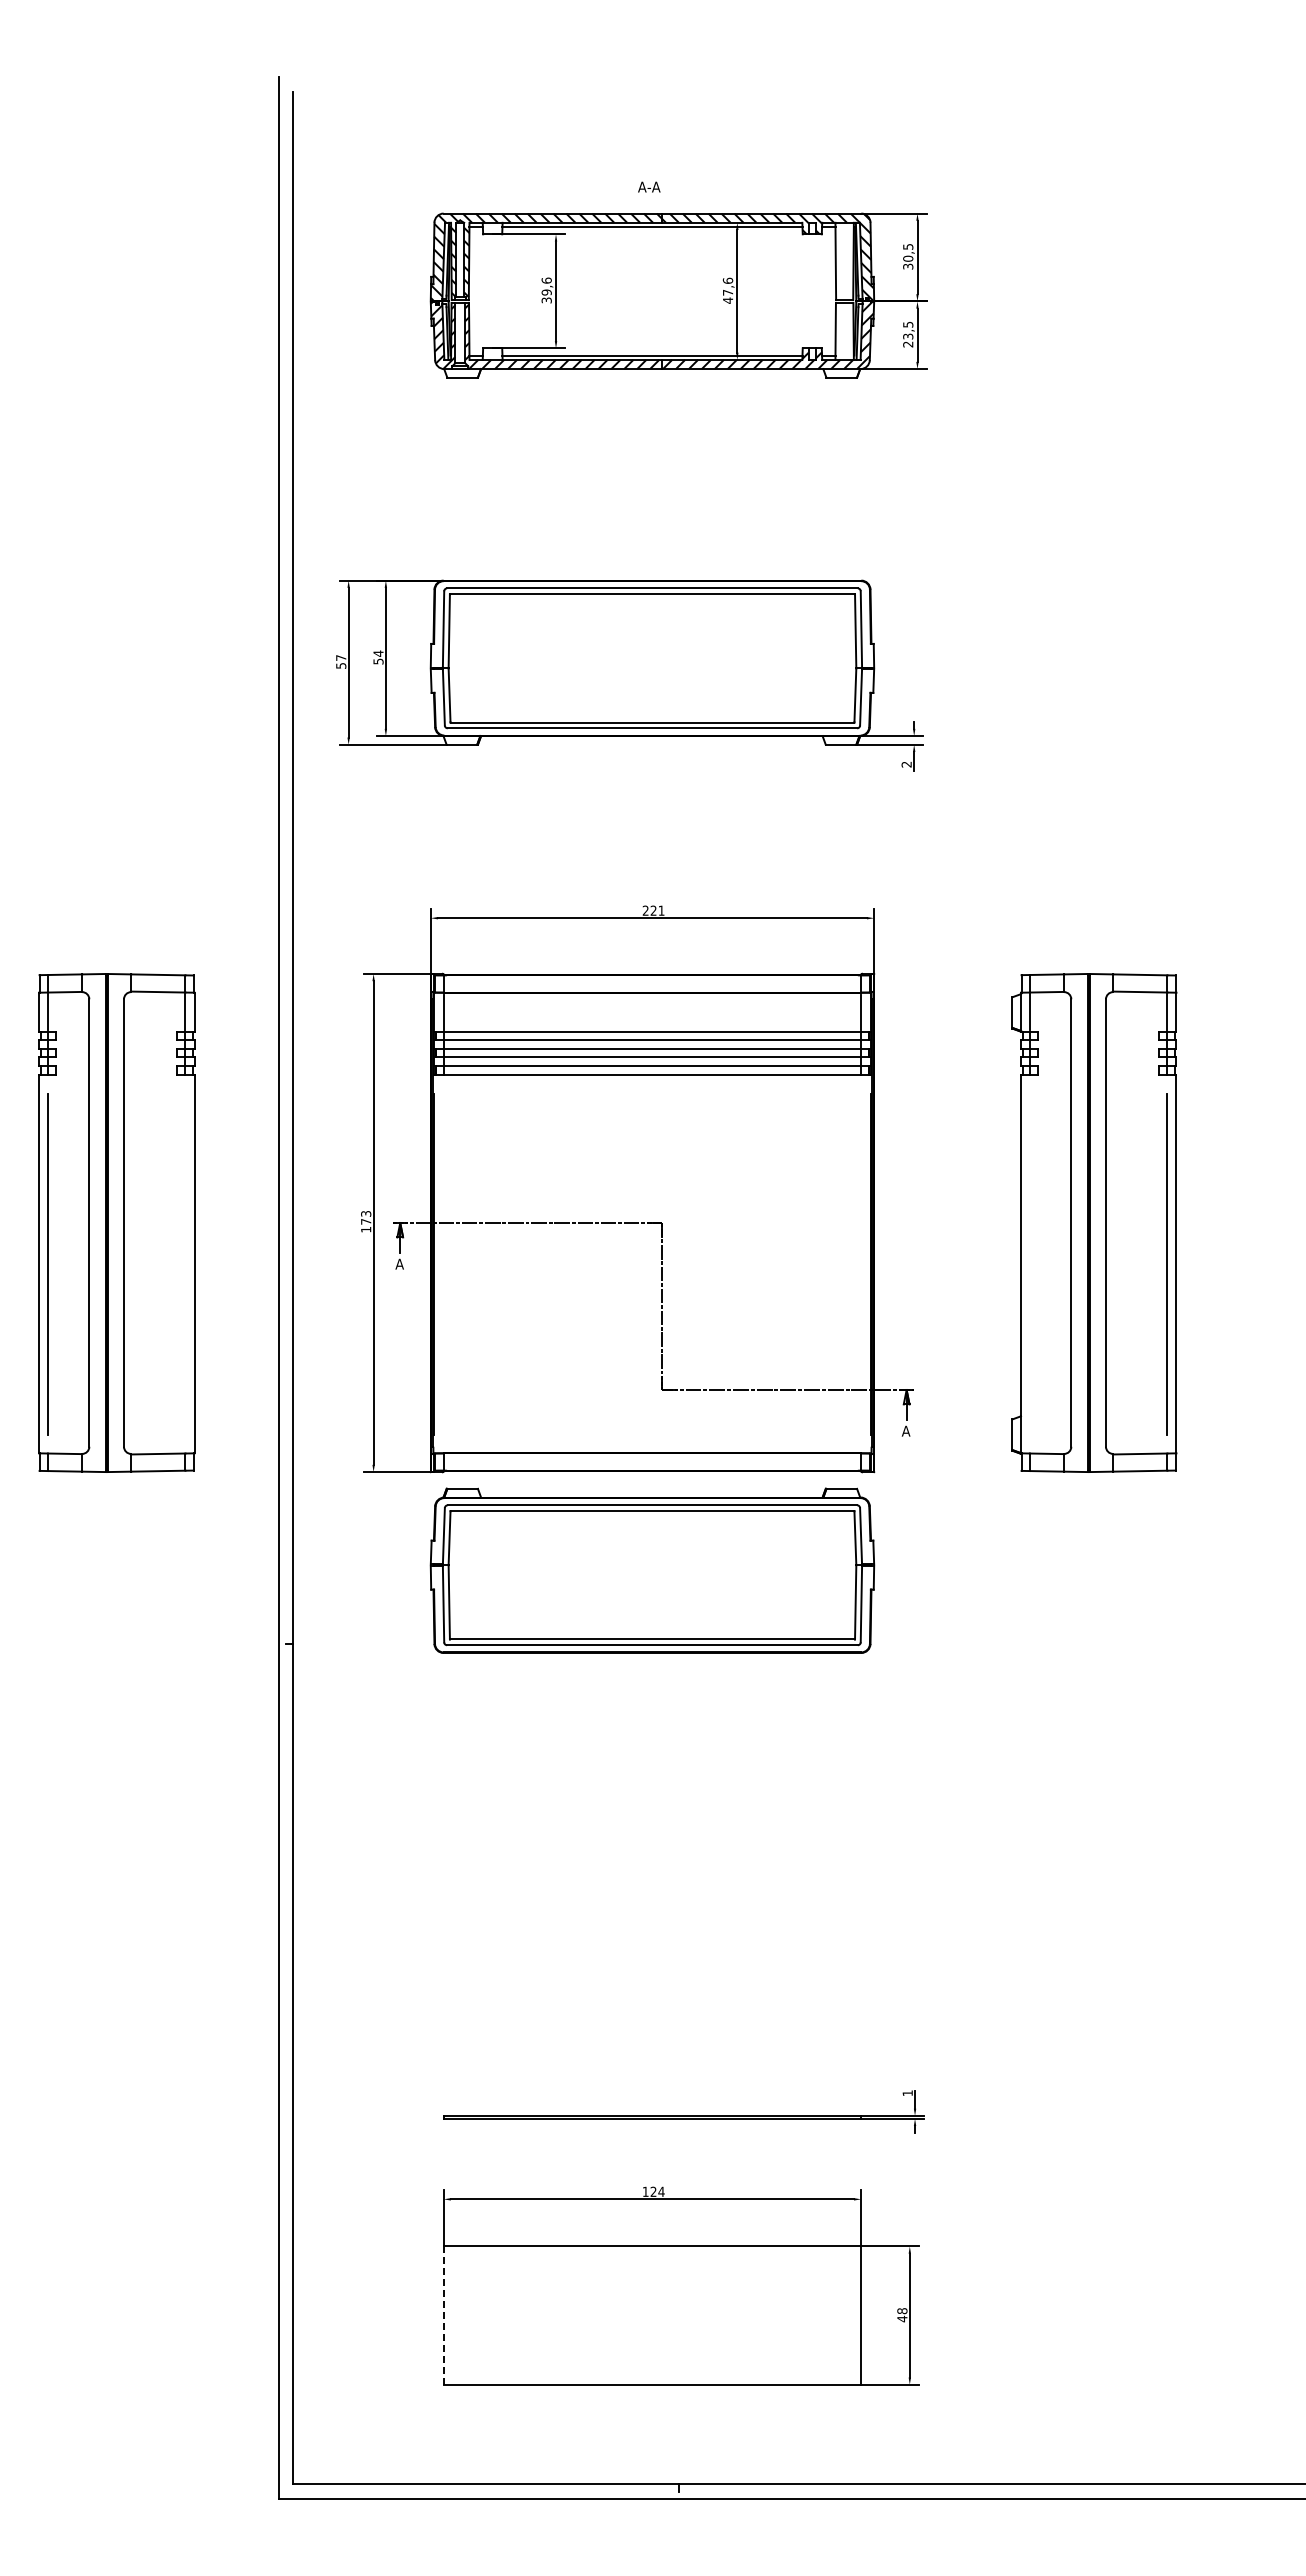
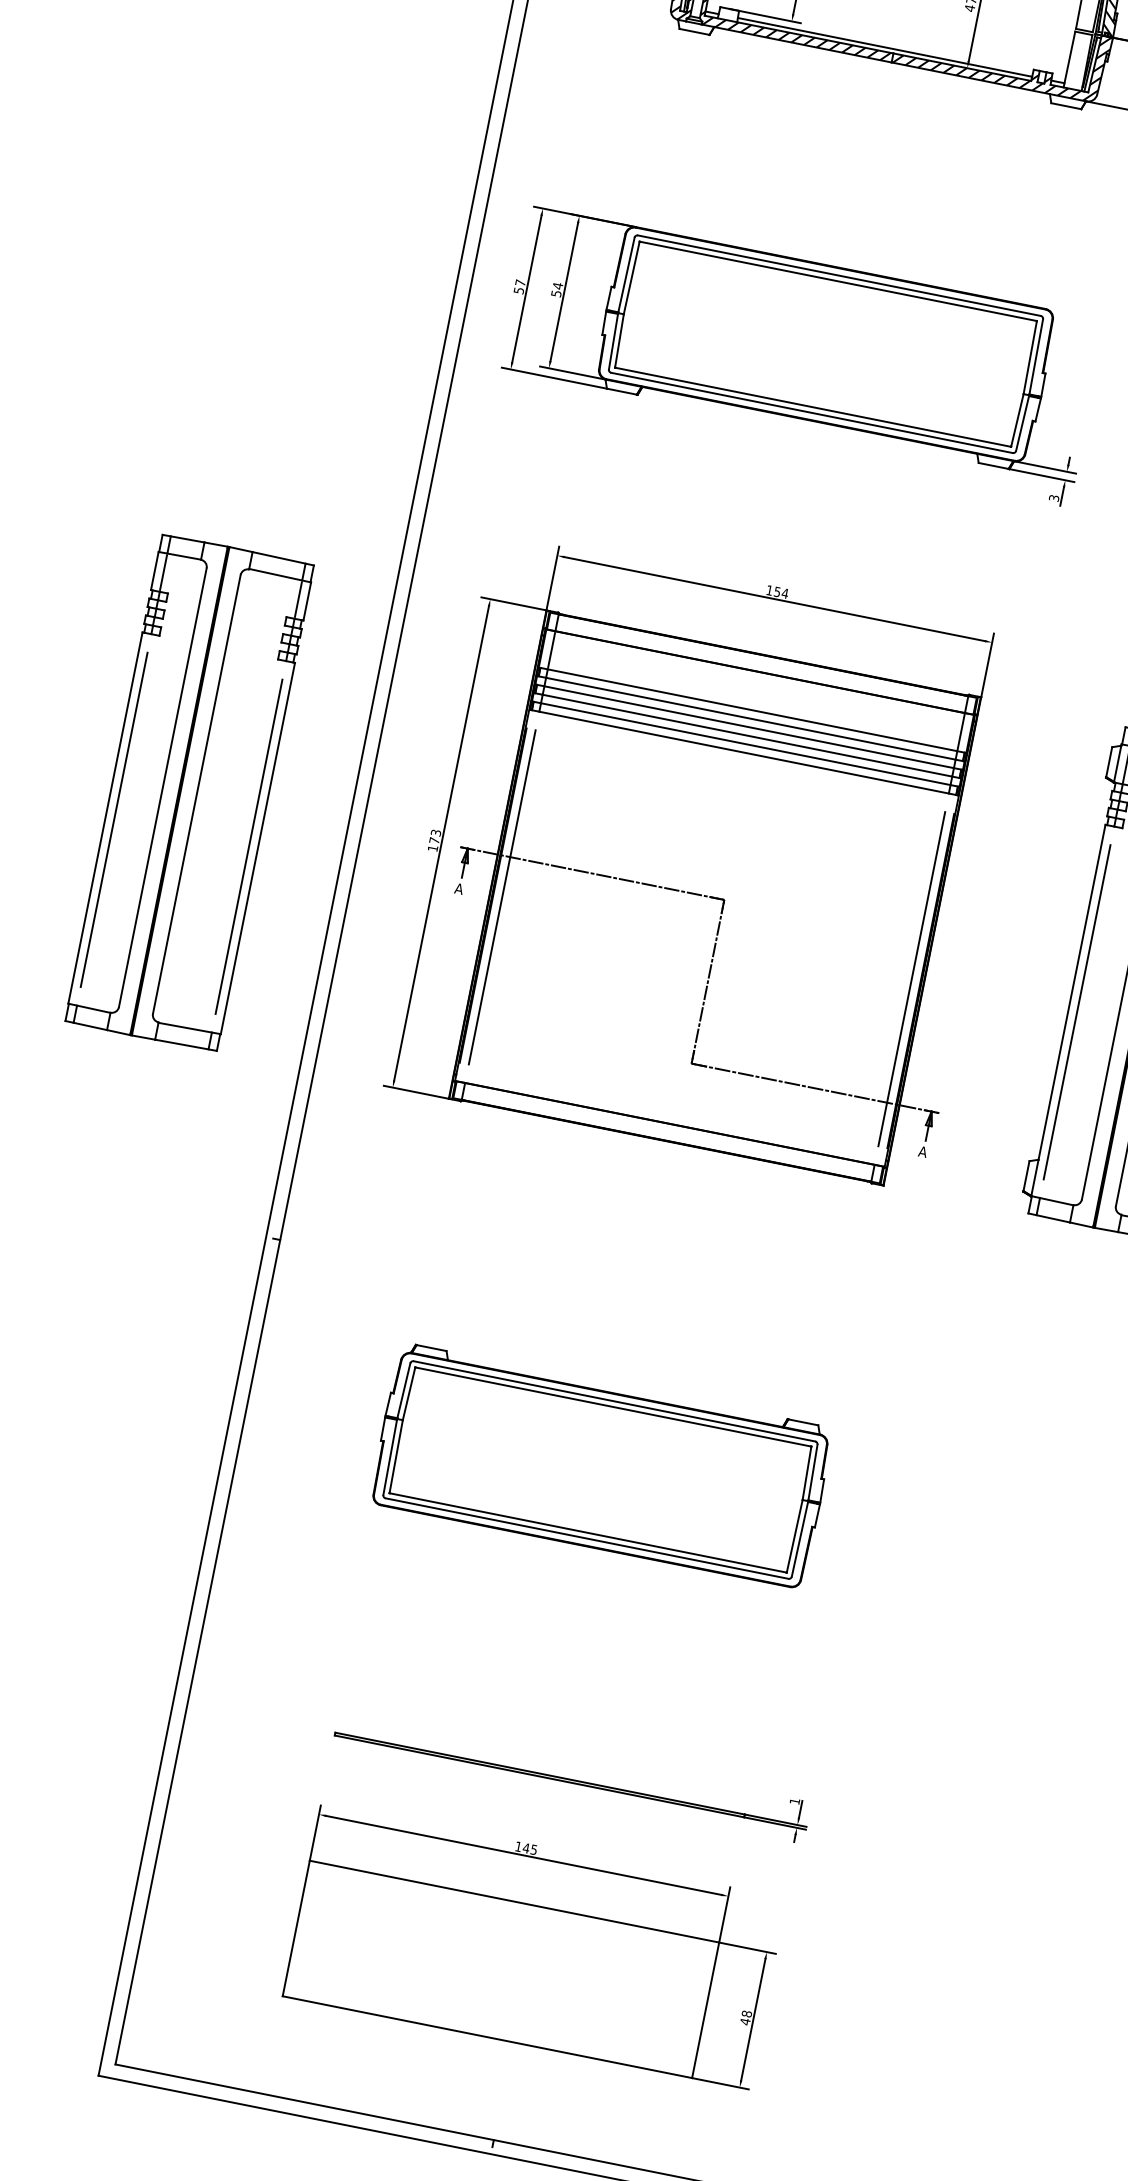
text: (906, 764) -> (1053, 498), 2 -> 3
text: (653, 910) -> (777, 591), 221 -> 154
line: (185, 1263) -> (249, 846), added
line: (443, 1263) -> (502, 896), added
line: (861, 1263) -> (912, 978), added
line: (1029, 1263) -> (1076, 1011), added
part: (652, 1570) -> (601, 1465), moved
text: (657, 2191) -> (530, 1848), 124 -> 145
line: (443, 2315) -> (296, 1928), dashed -> solid

